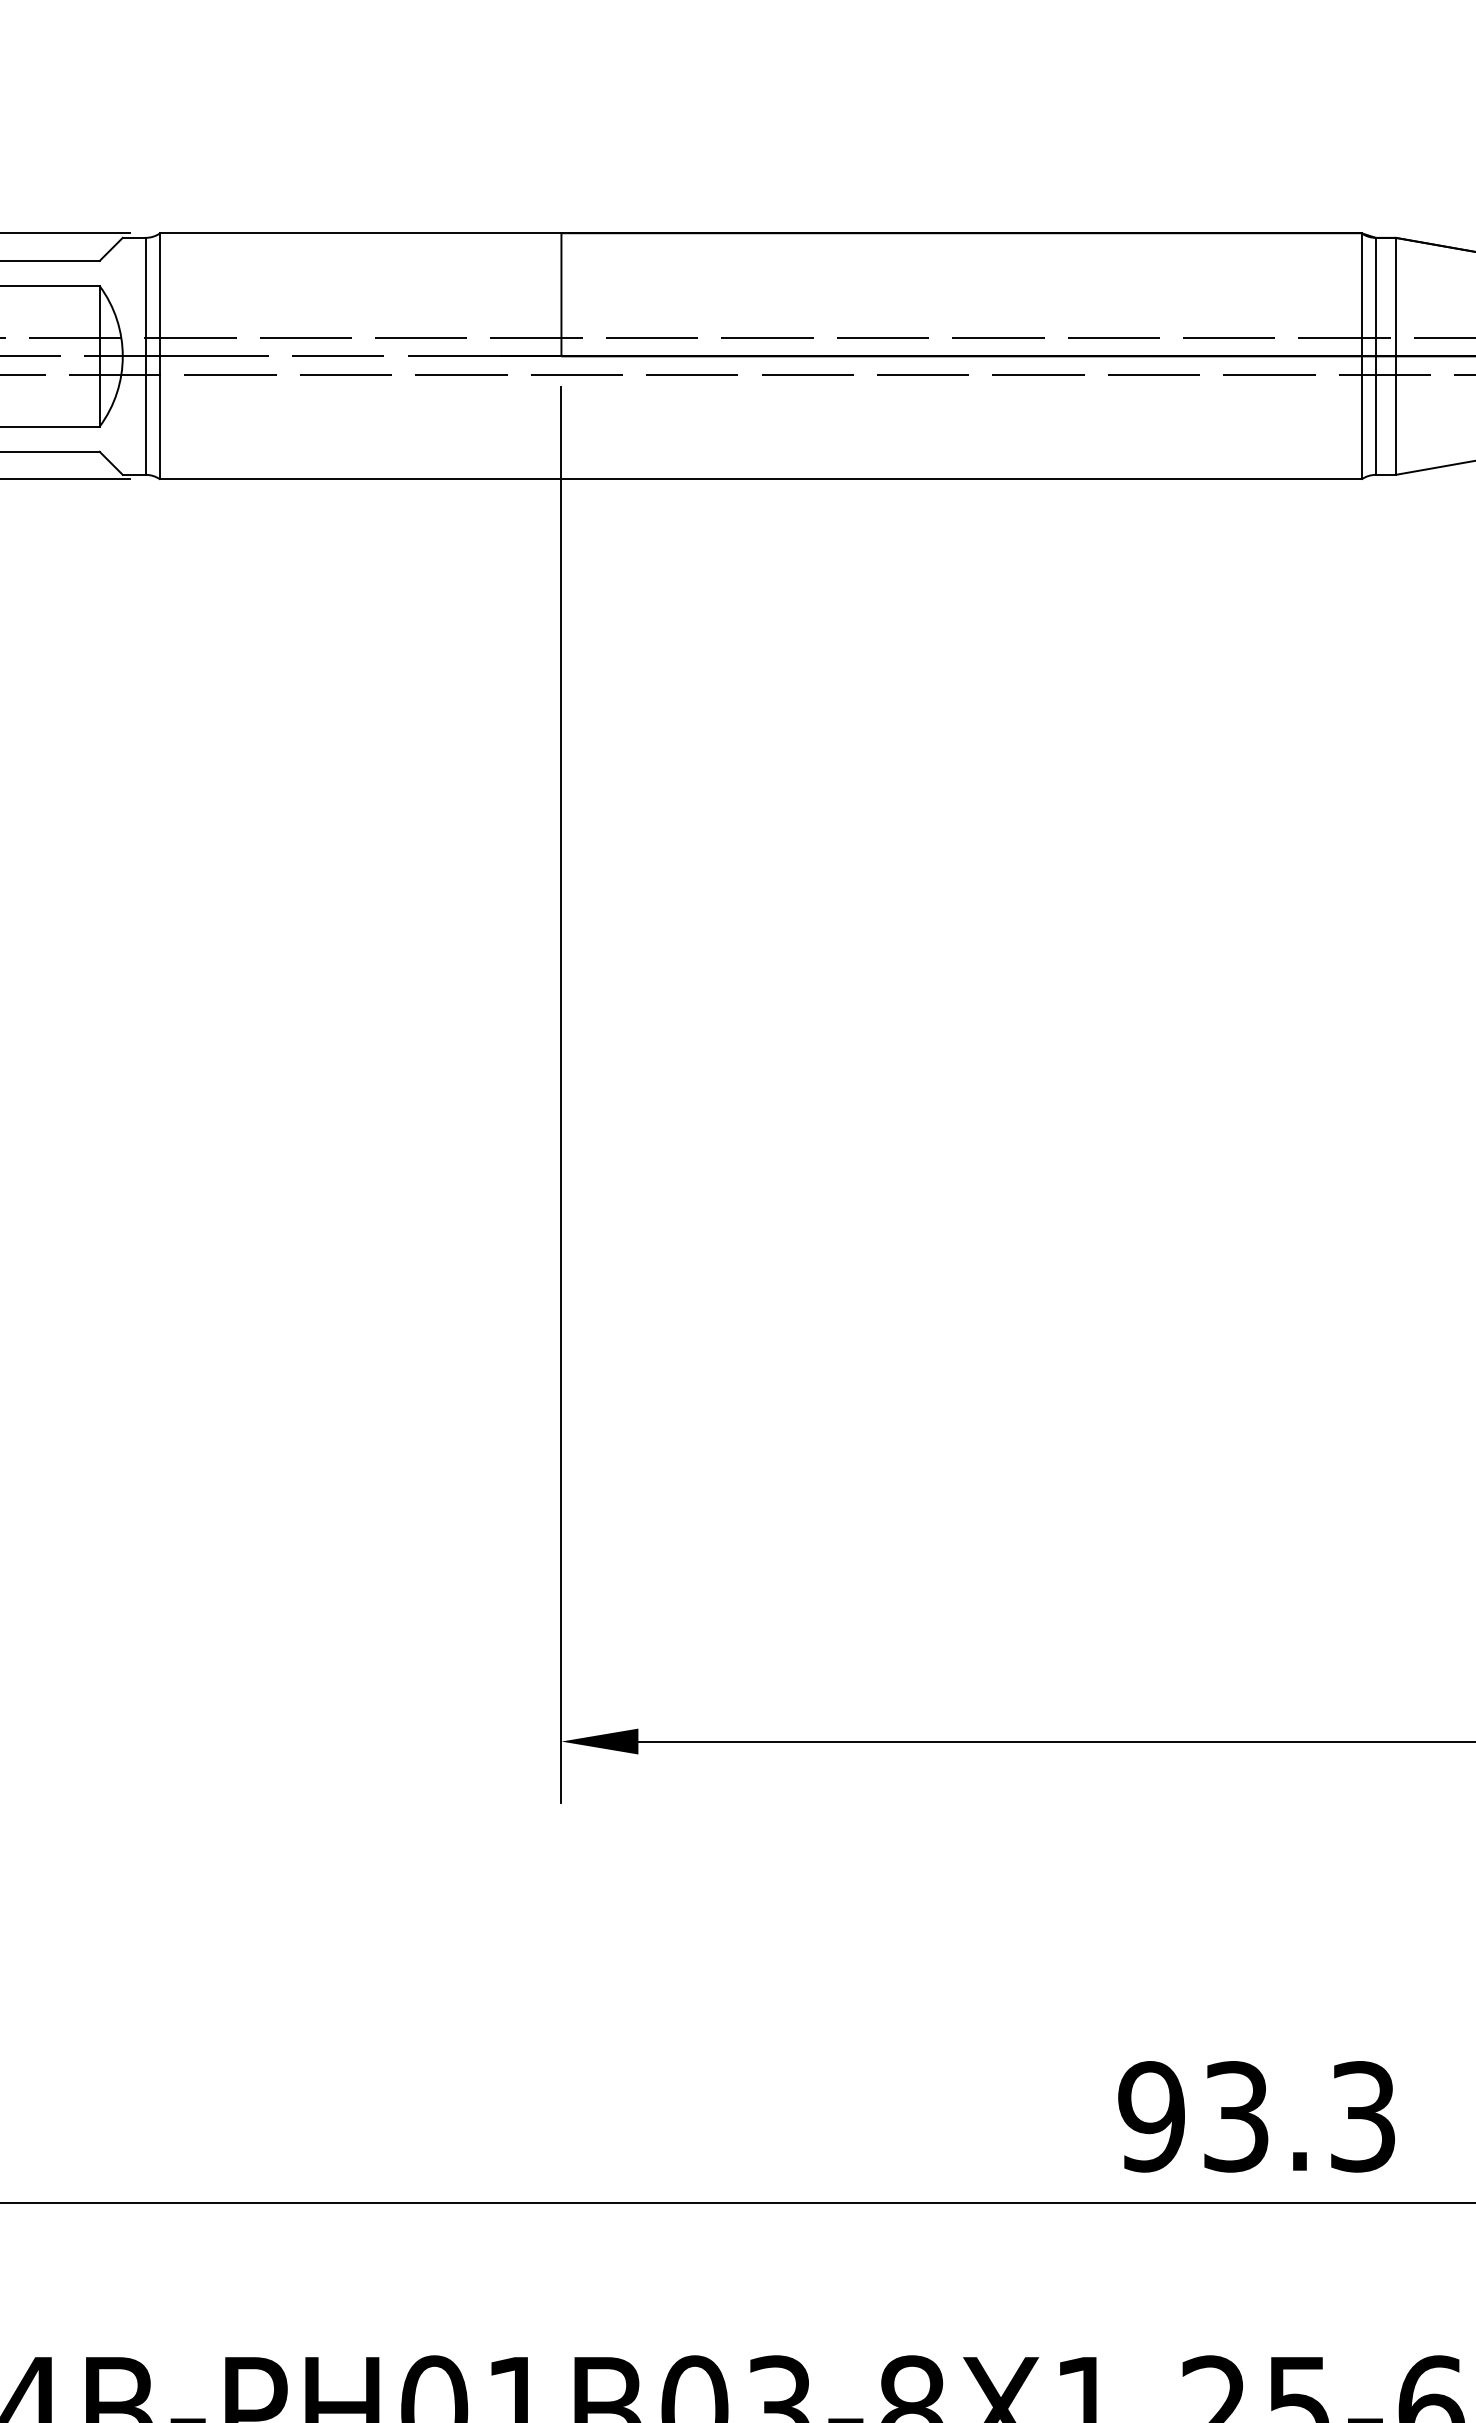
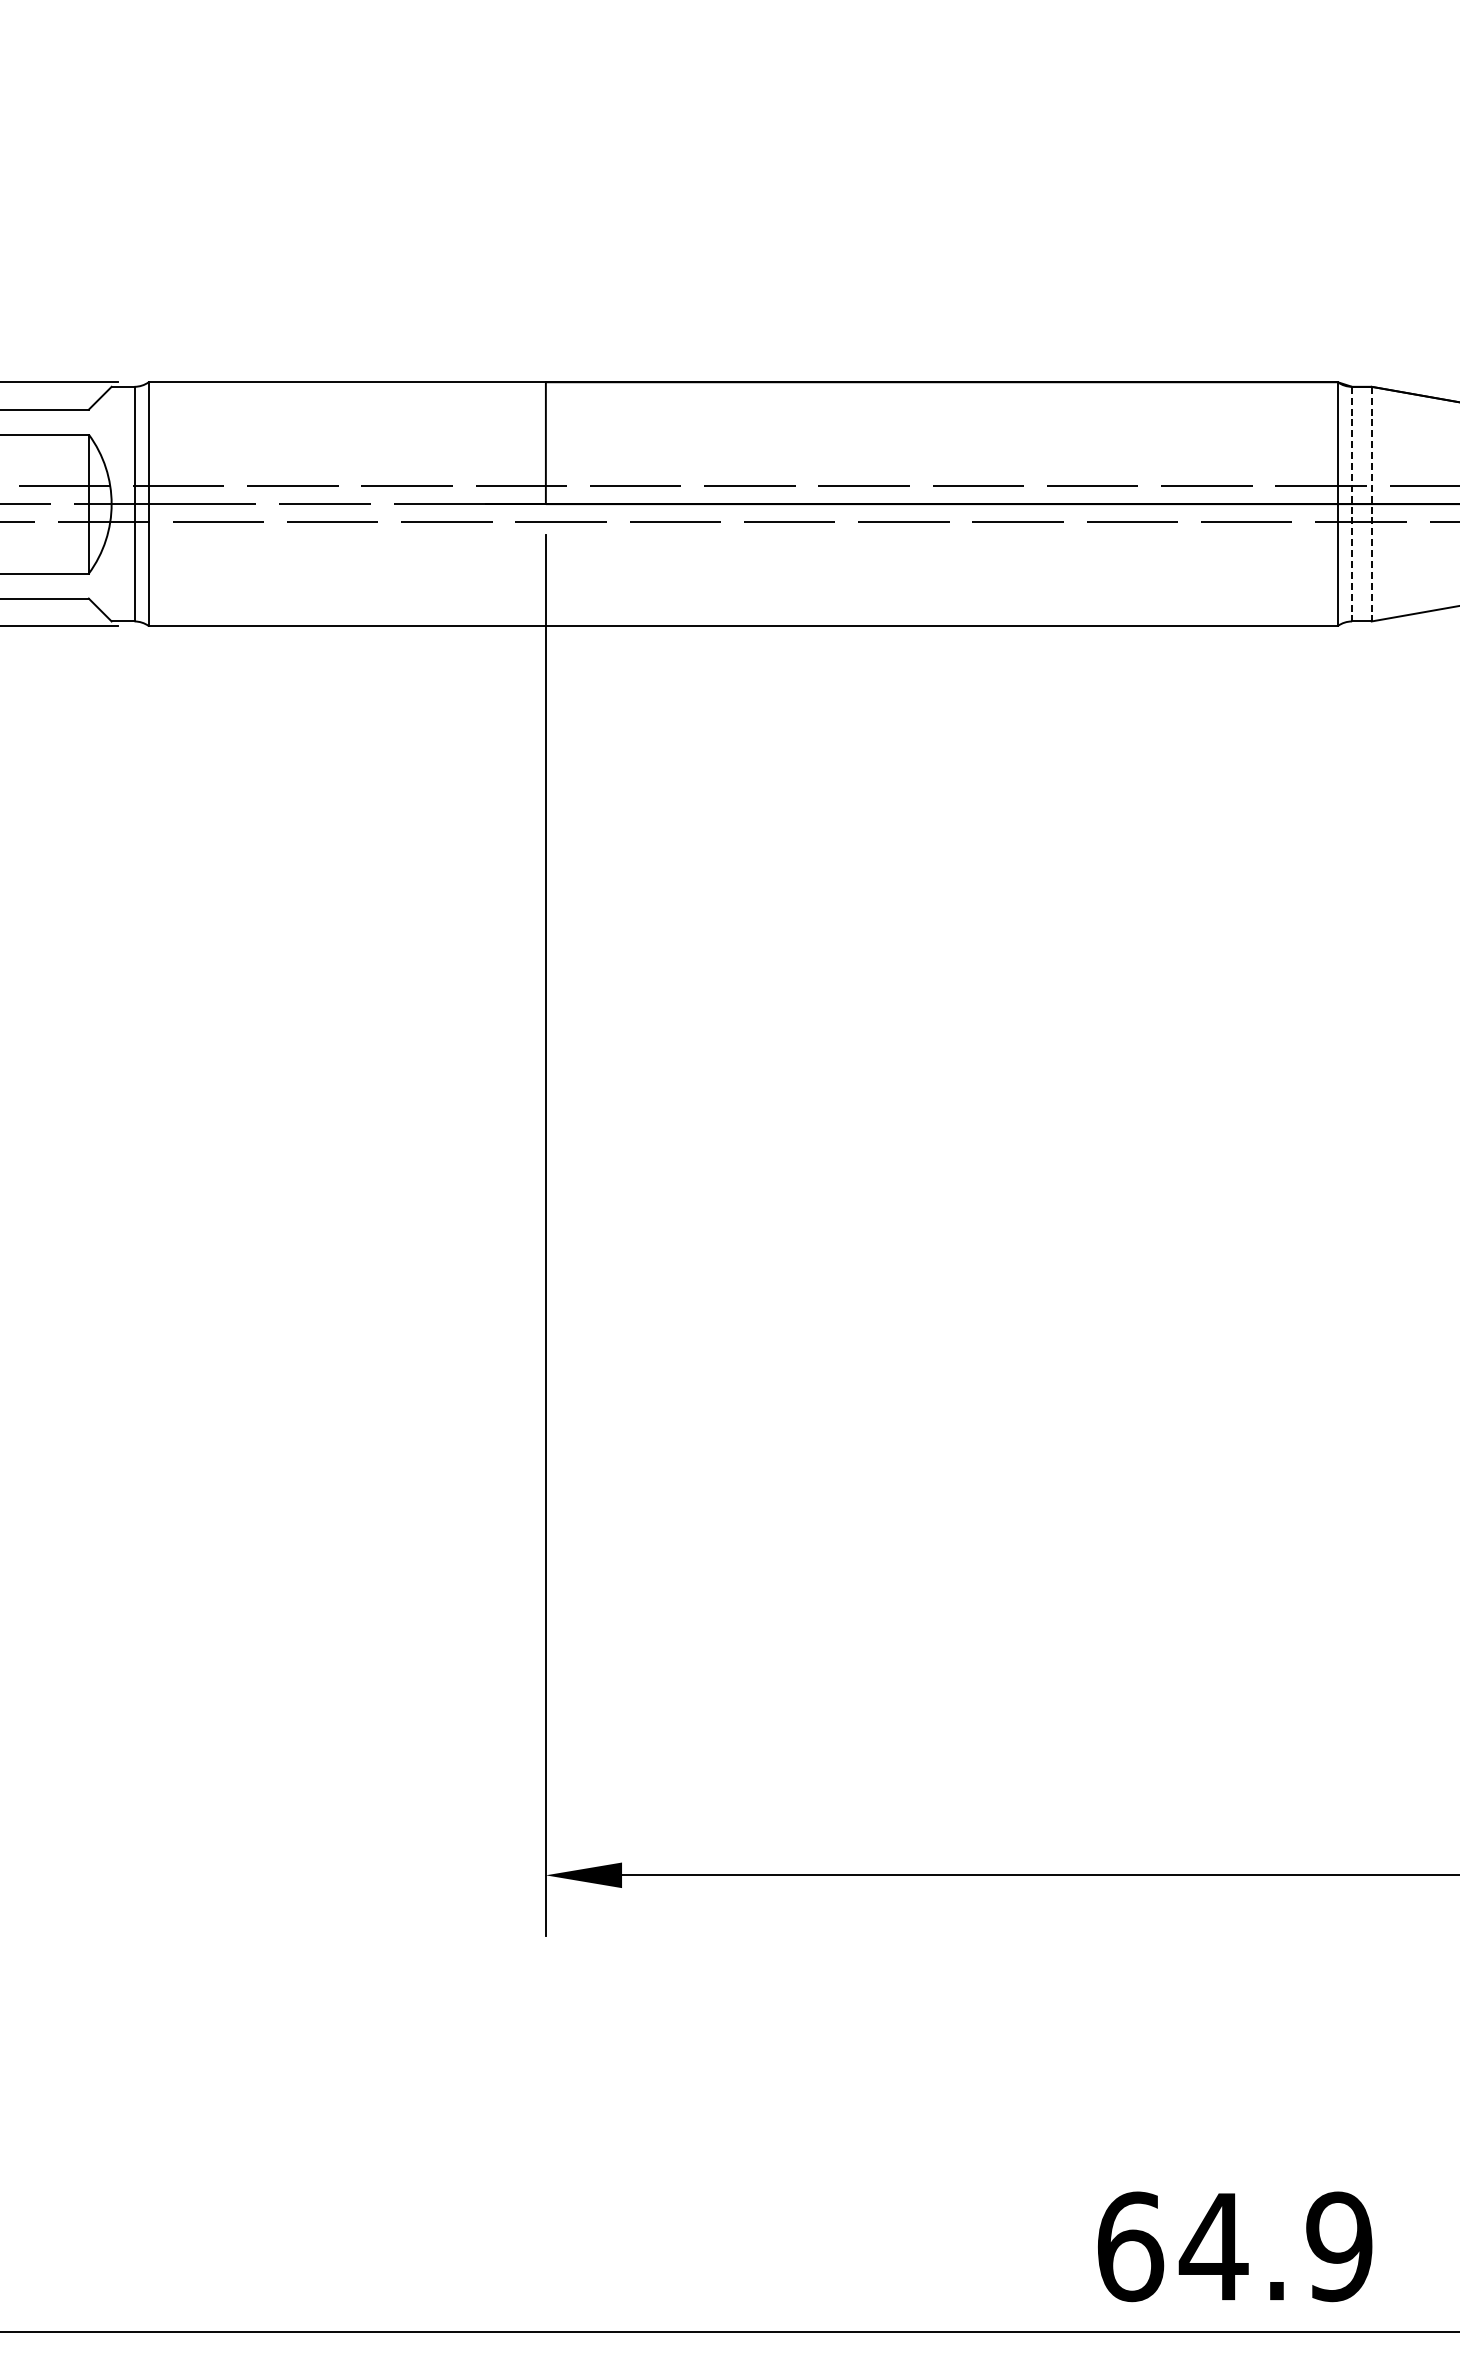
line: (1375, 356) -> (1351, 504), solid -> dashed
line: (1395, 356) -> (1371, 504), solid -> dashed
text: (1257, 2116) -> (1234, 2246), 93.3 -> 64.9

